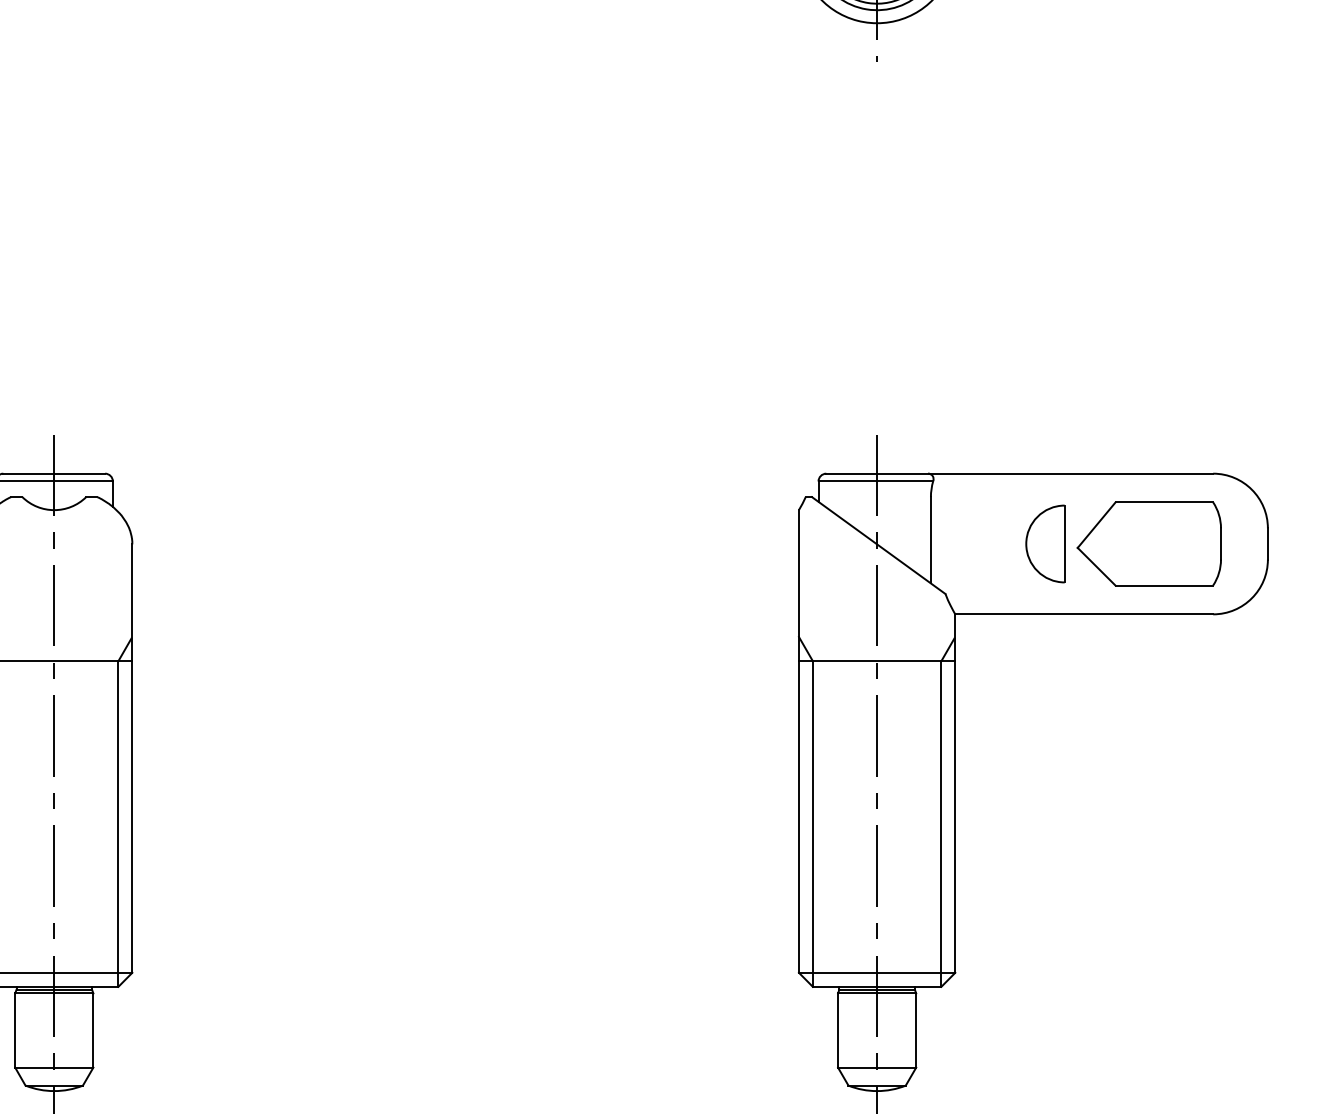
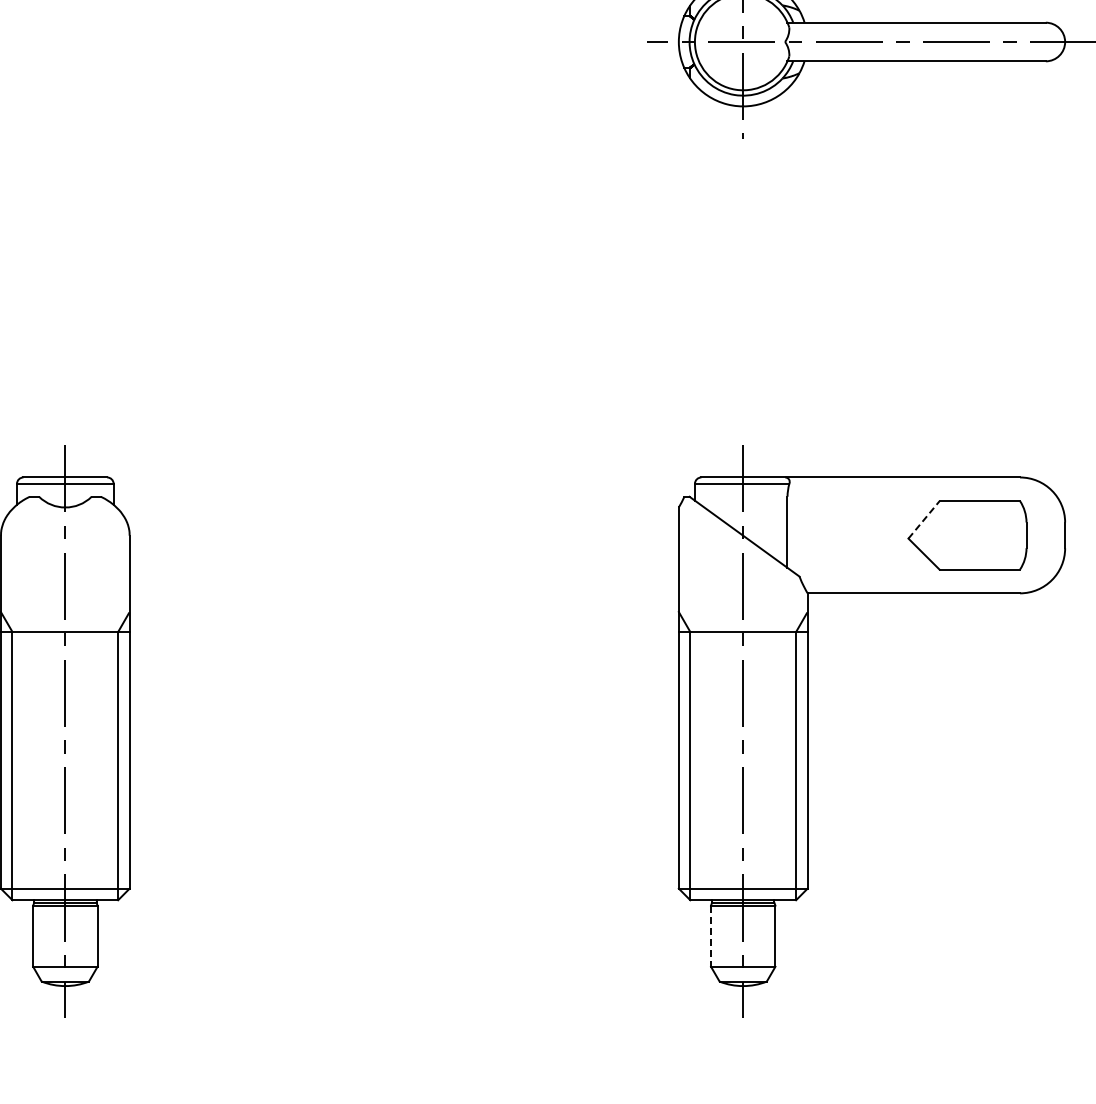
line: (1097, 524) -> (924, 519), solid -> dashed
part: (1044, 542) -> (881, 534), removed
line: (838, 1030) -> (711, 936), solid -> dashed

